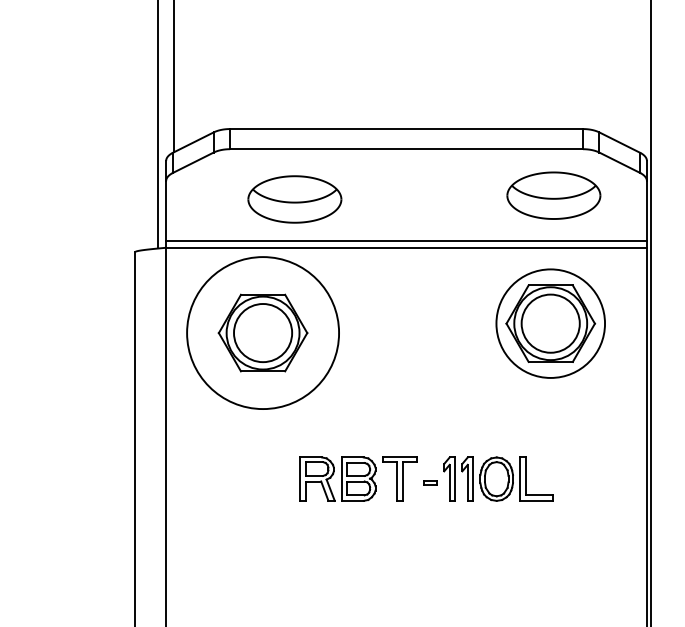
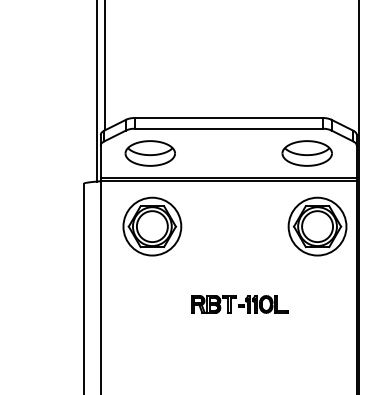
part: (293, 199) -> (149, 153), moved
part: (550, 323) -> (317, 226), moved
circle: (263, 332) -> (152, 226), size x0.71
part: (426, 479) -> (239, 304), size x0.71

